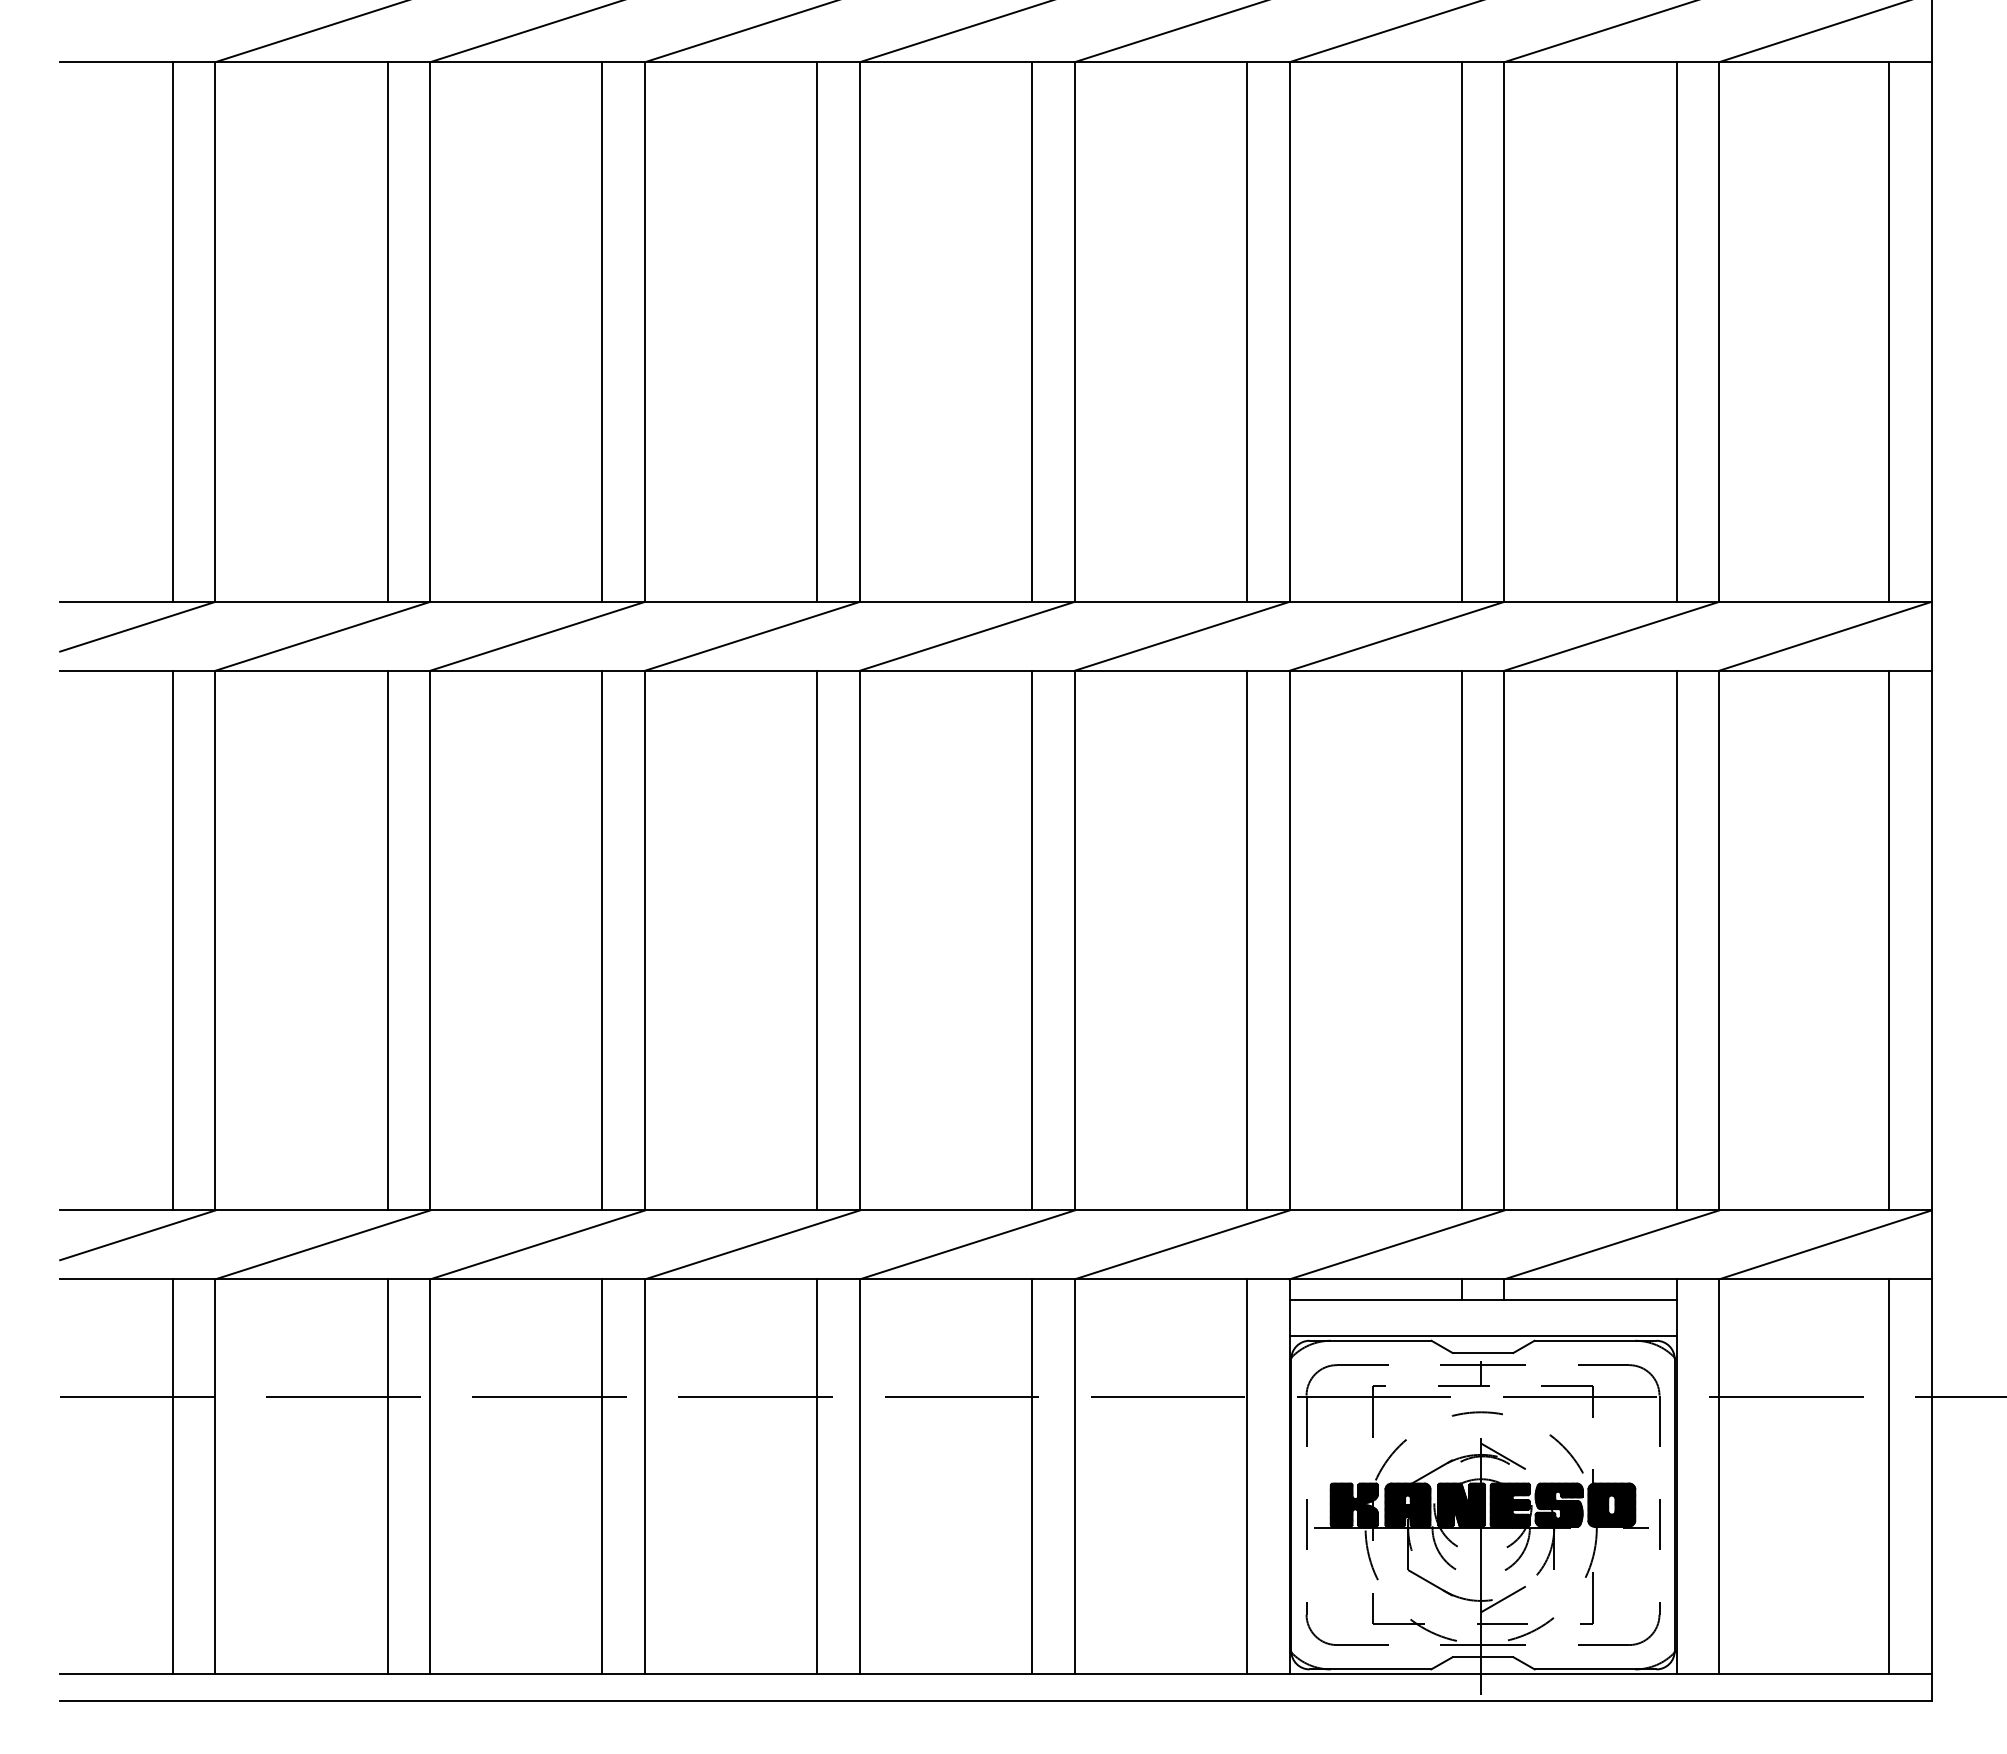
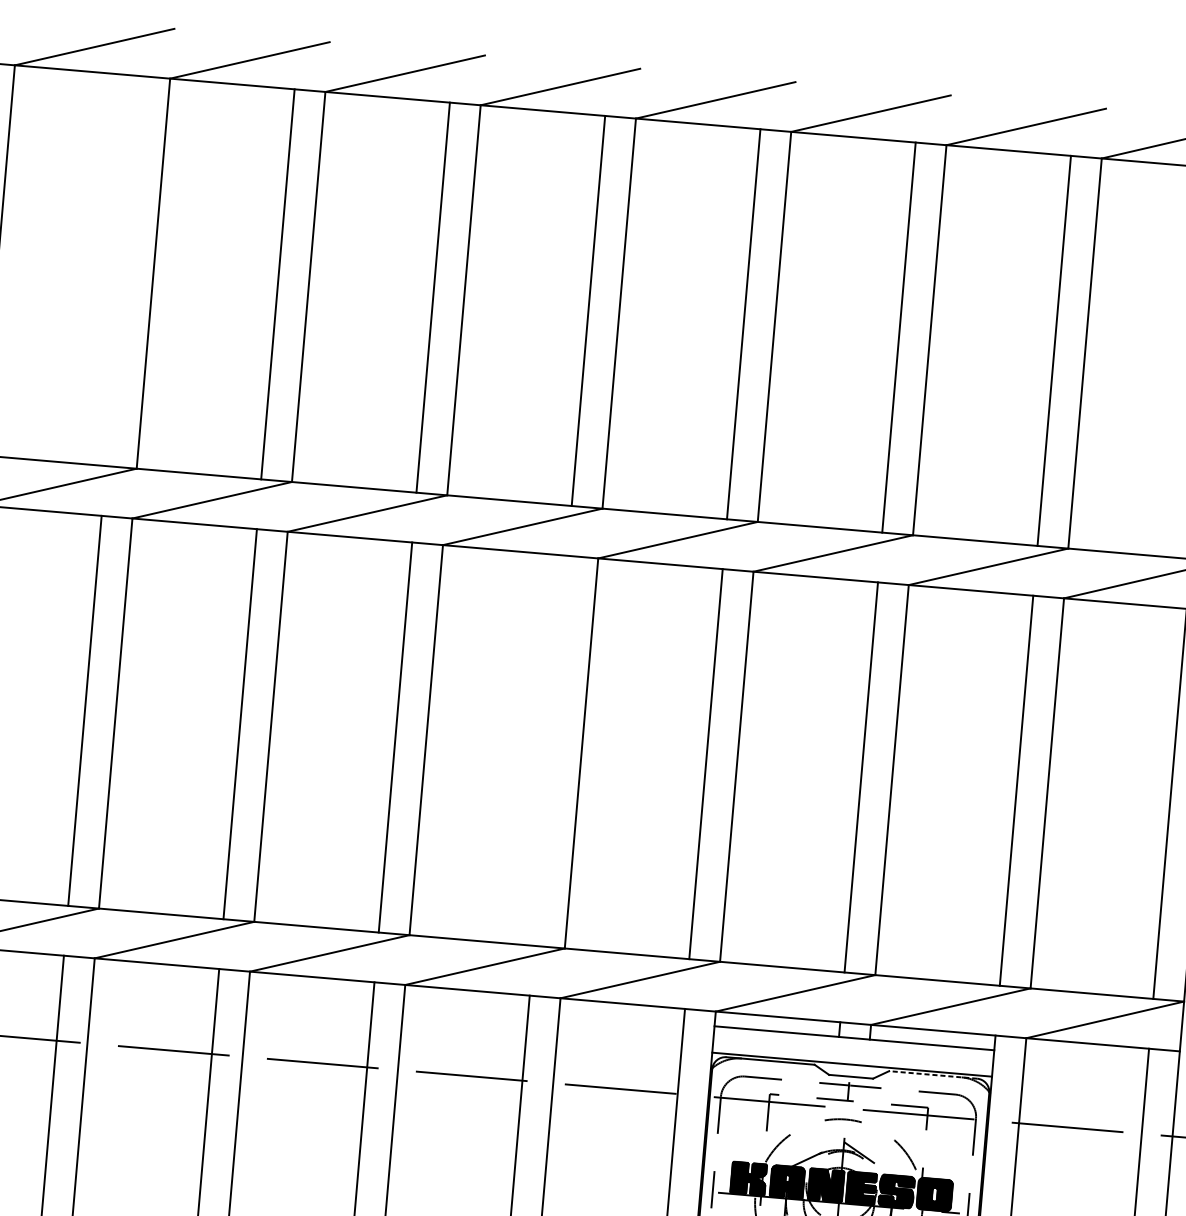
line: (387, 331) -> (122, 270), removed
line: (1032, 940) -> (551, 750), removed
line: (1595, 1340) -> (933, 1074), solid -> dashed

